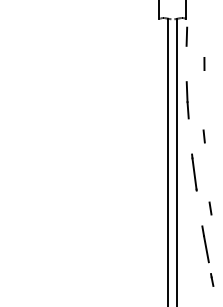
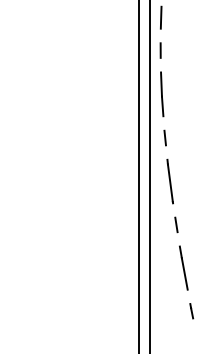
line: (204, 63) -> (160, 49), moved
line: (203, 136) -> (164, 138), moved
line: (210, 208) -> (176, 224), moved

